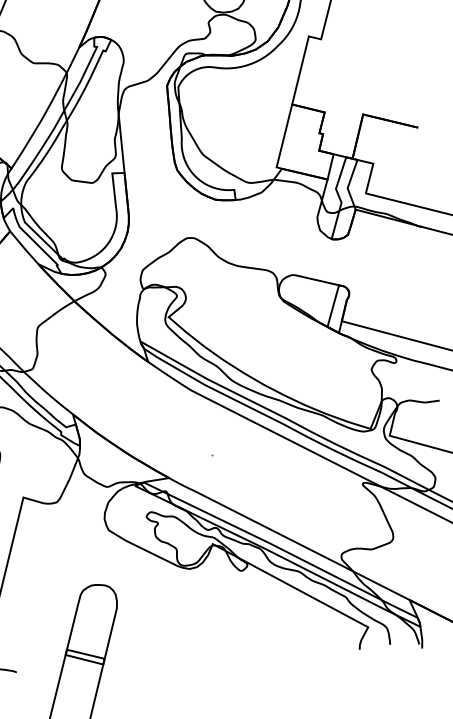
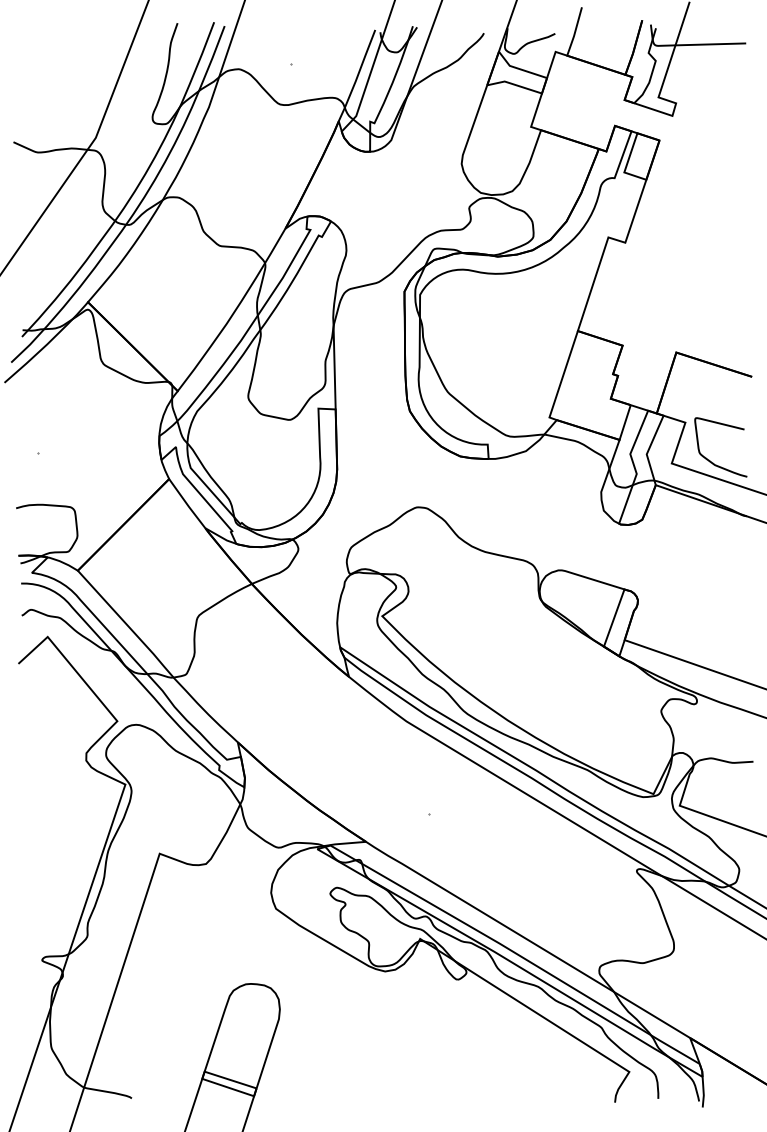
curve: (392, 188) -> (709, 459), added

